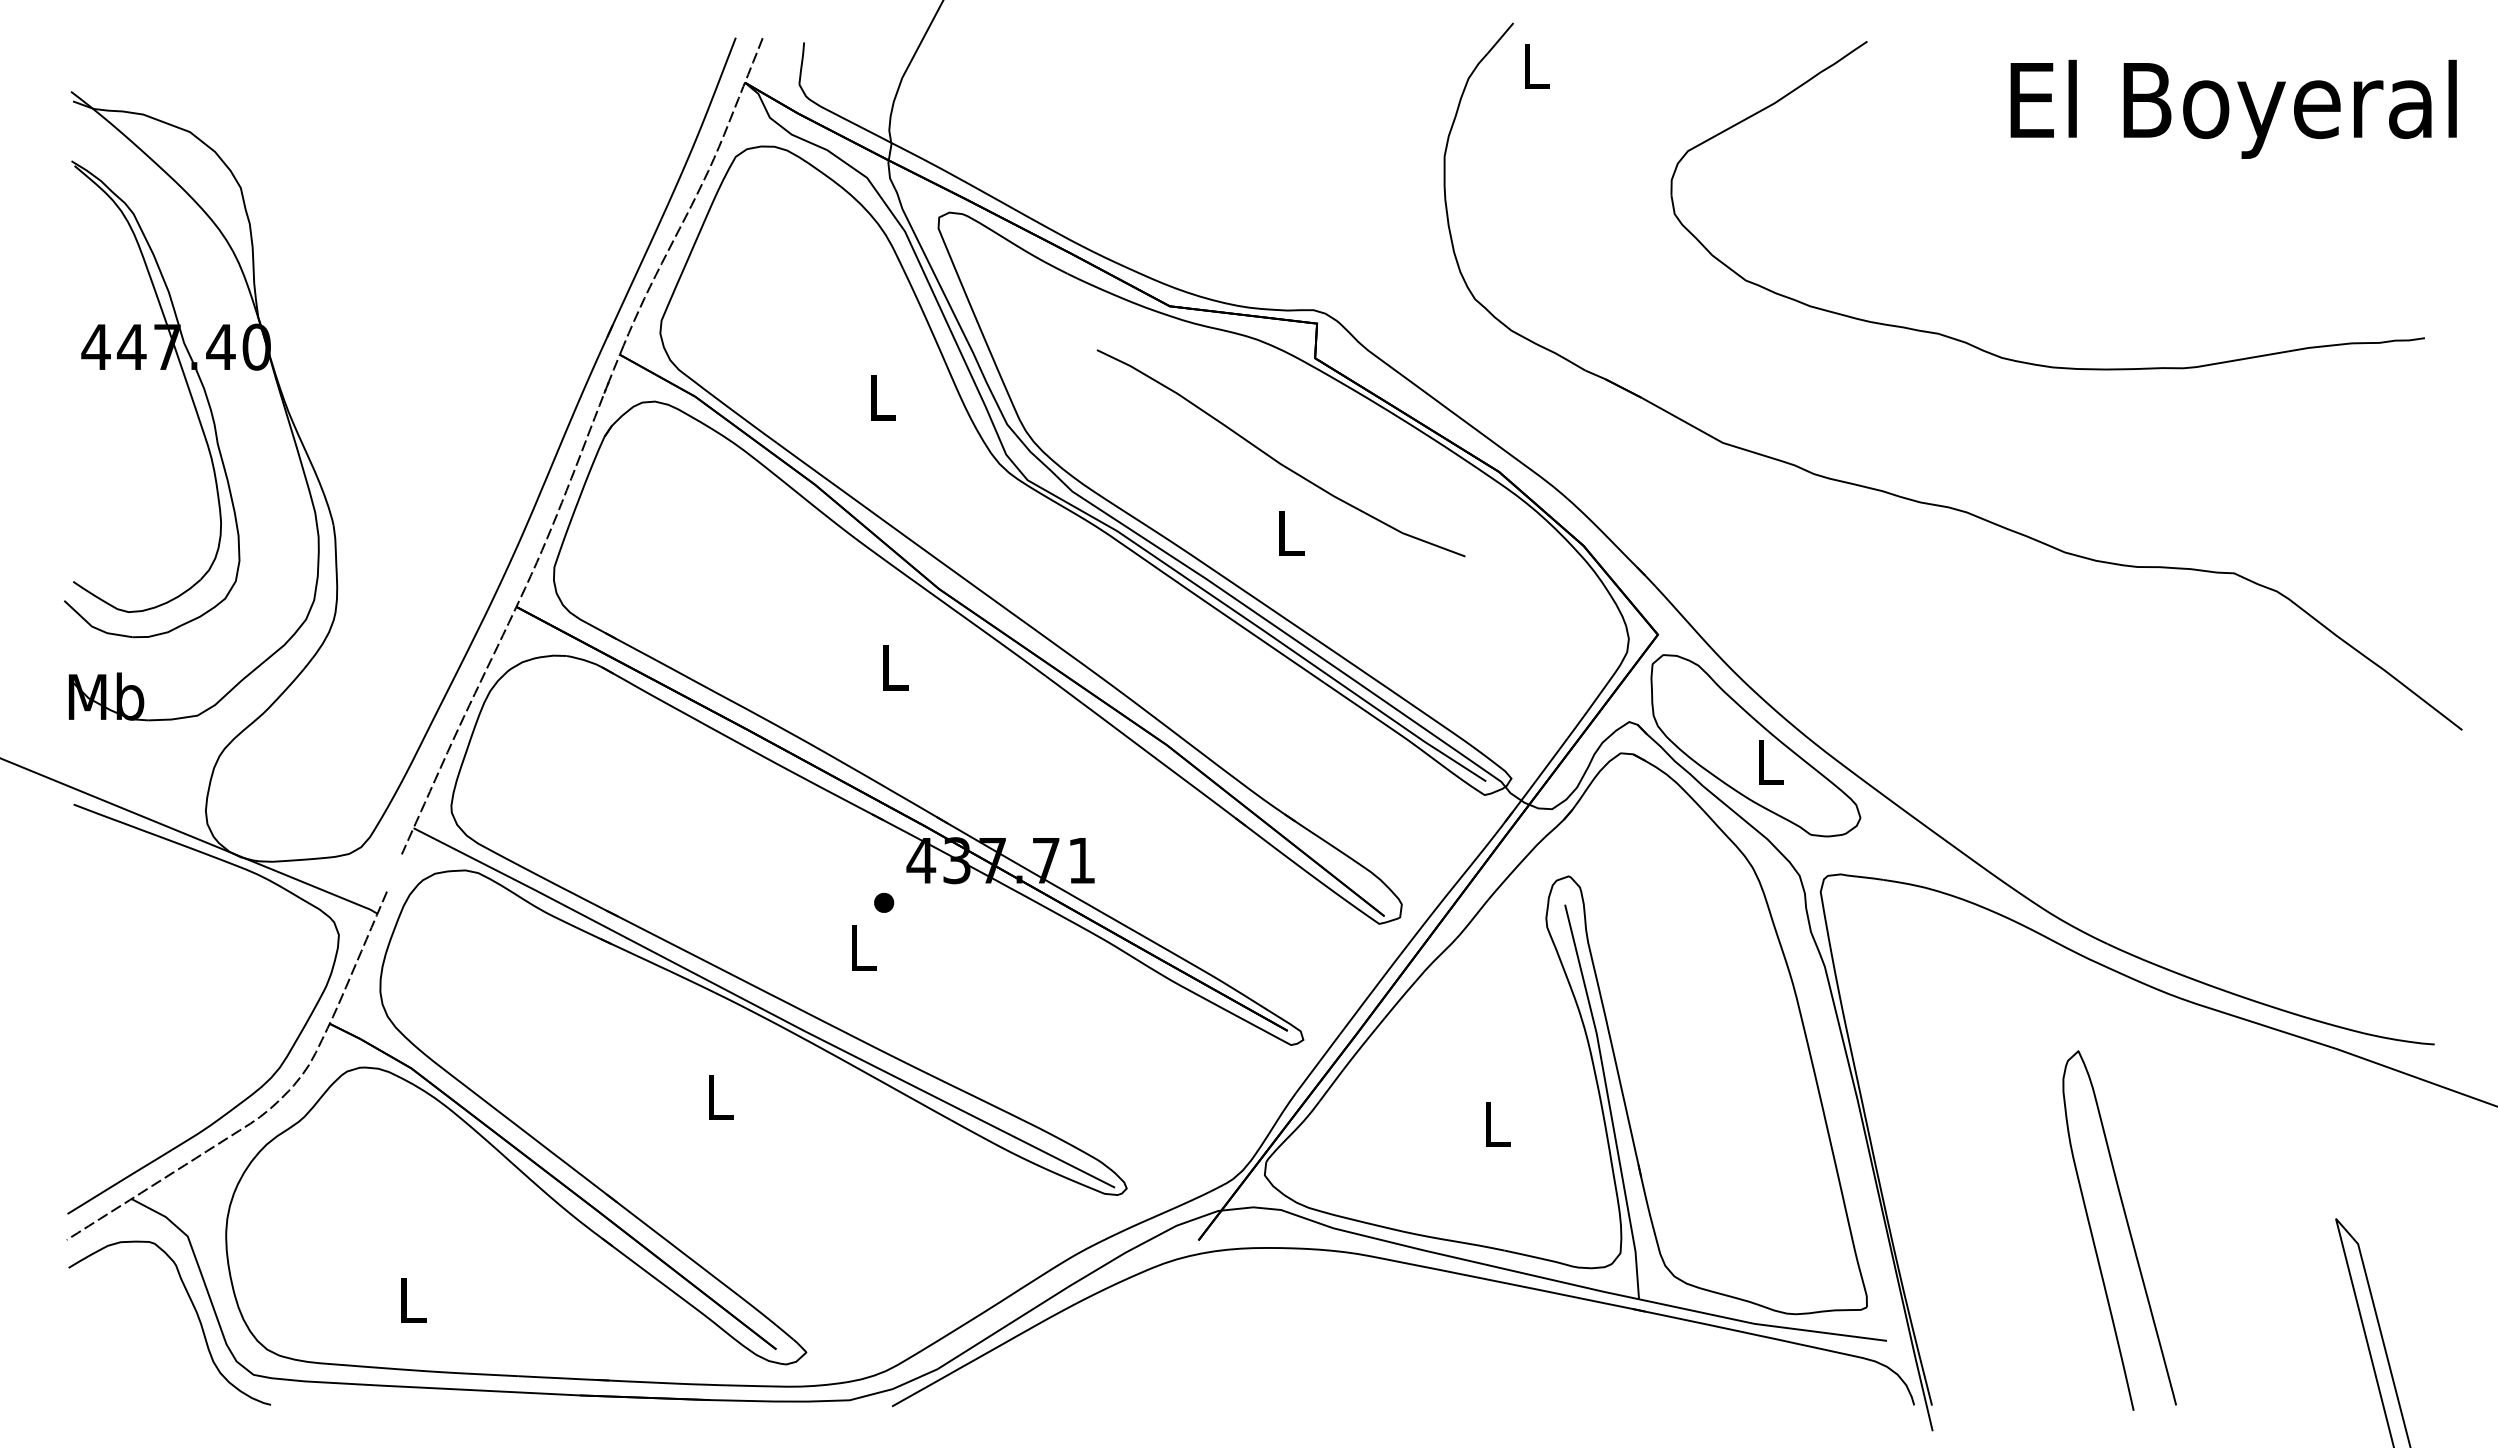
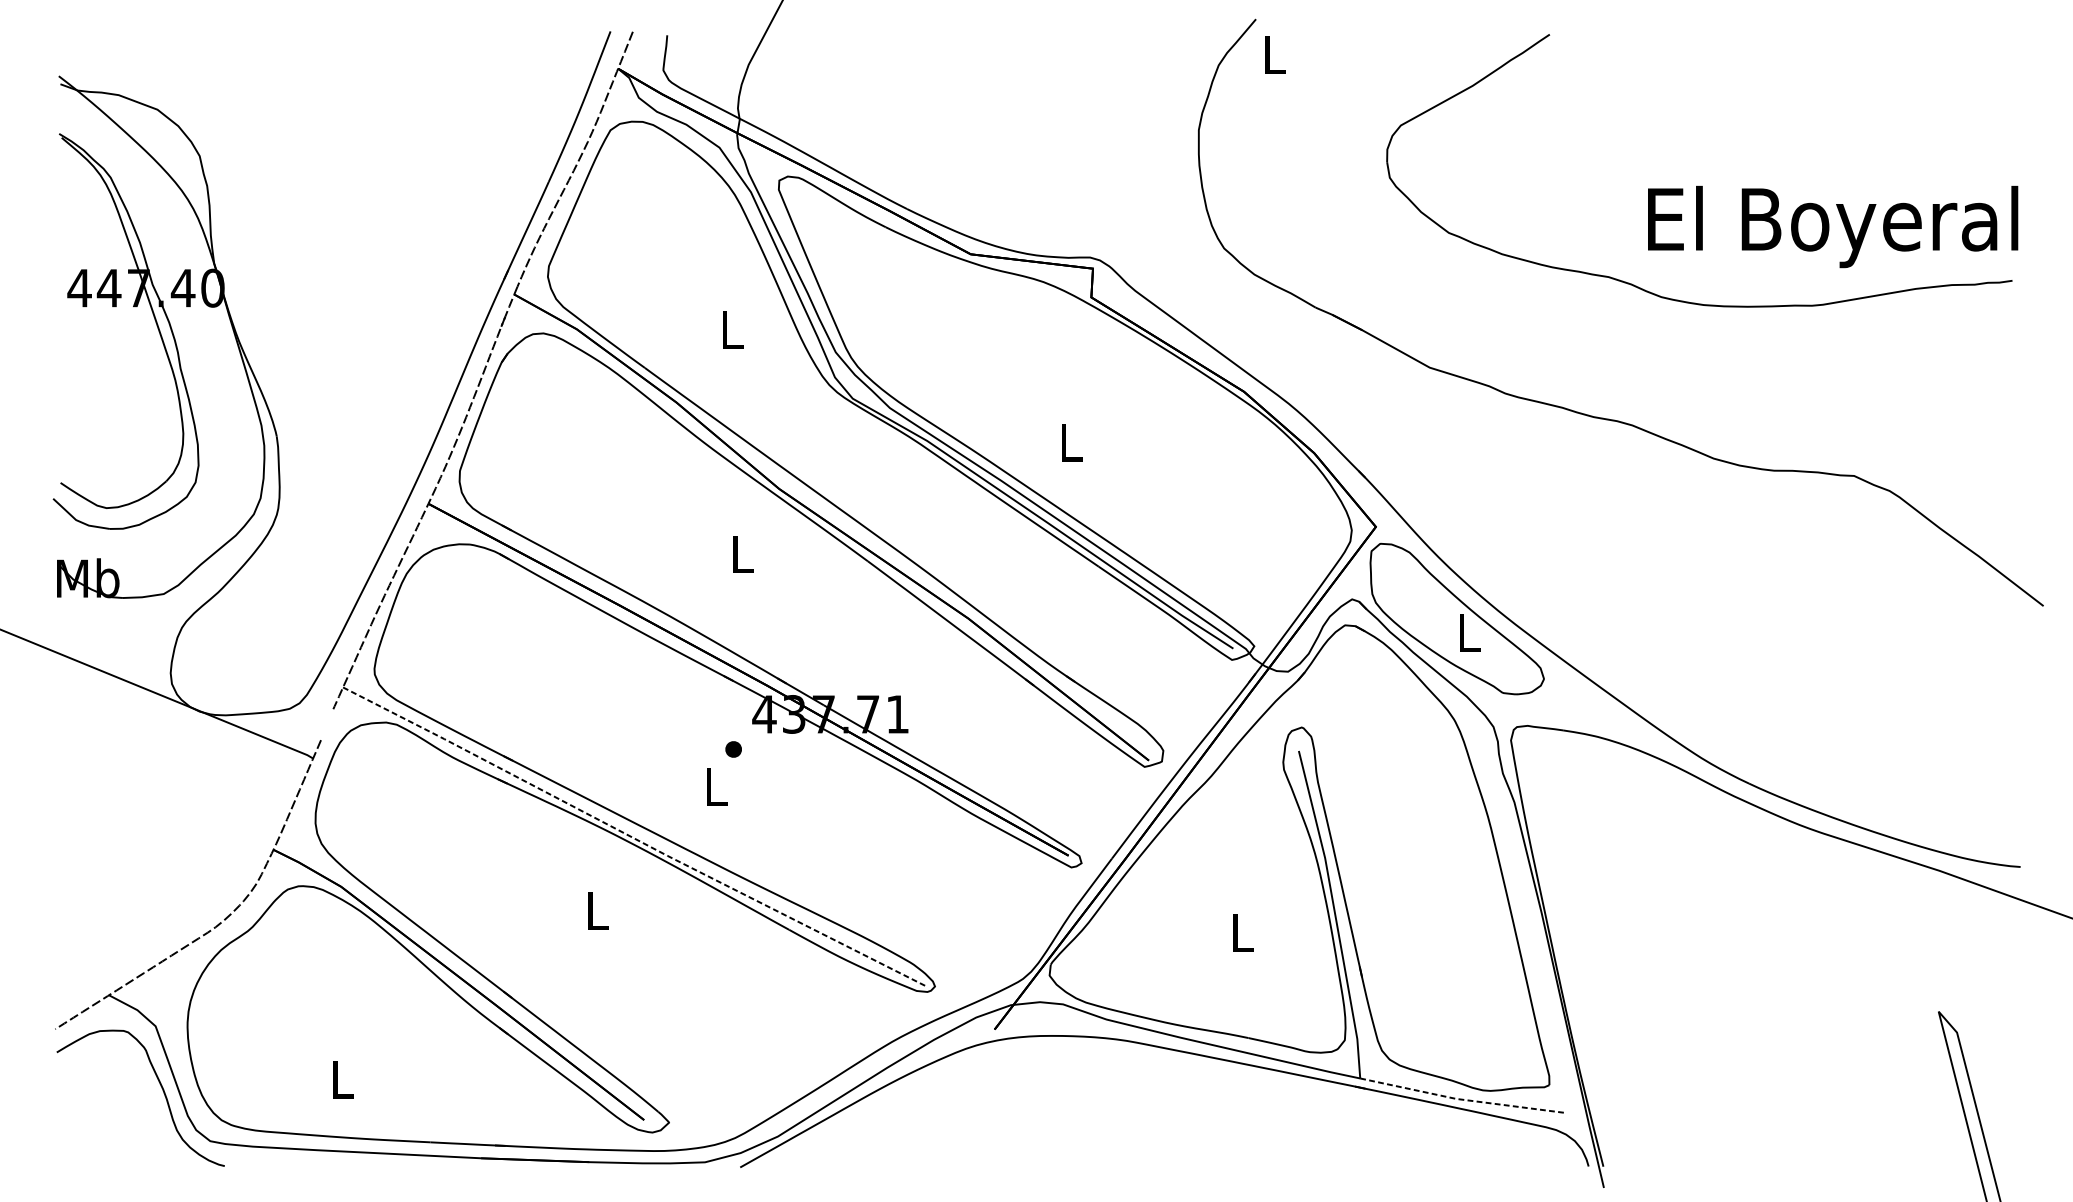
text: (2233, 108) -> (1832, 226), moved
curve: (1277, 460) -> (1060, 382), removed
line: (763, 1009) -> (633, 837), solid -> dashed
curve: (282, 1061) -> (234, 881), removed
curve: (2127, 1227) -> (1765, 1018), removed
line: (1761, 1324) -> (1461, 1099), solid -> dashed

